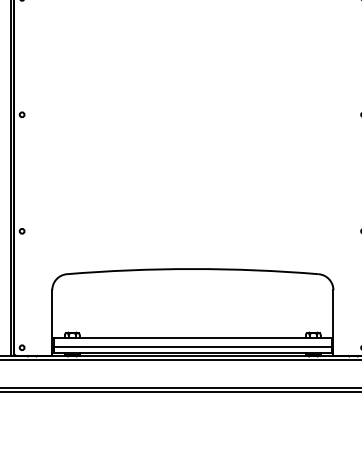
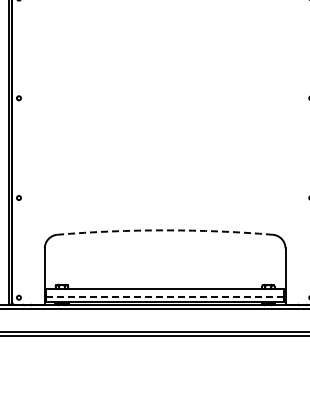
arc: (193, 269) -> (165, 230), solid -> dashed
line: (193, 347) -> (165, 297), solid -> dashed

